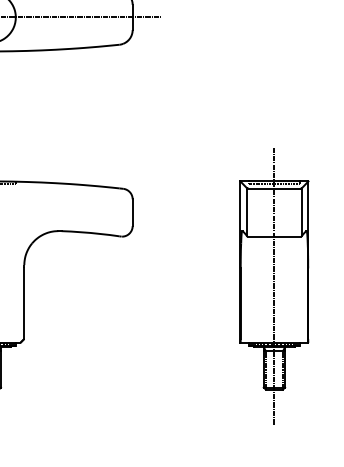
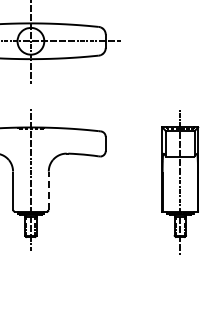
line: (23, 303) -> (48, 191), solid -> dashed

